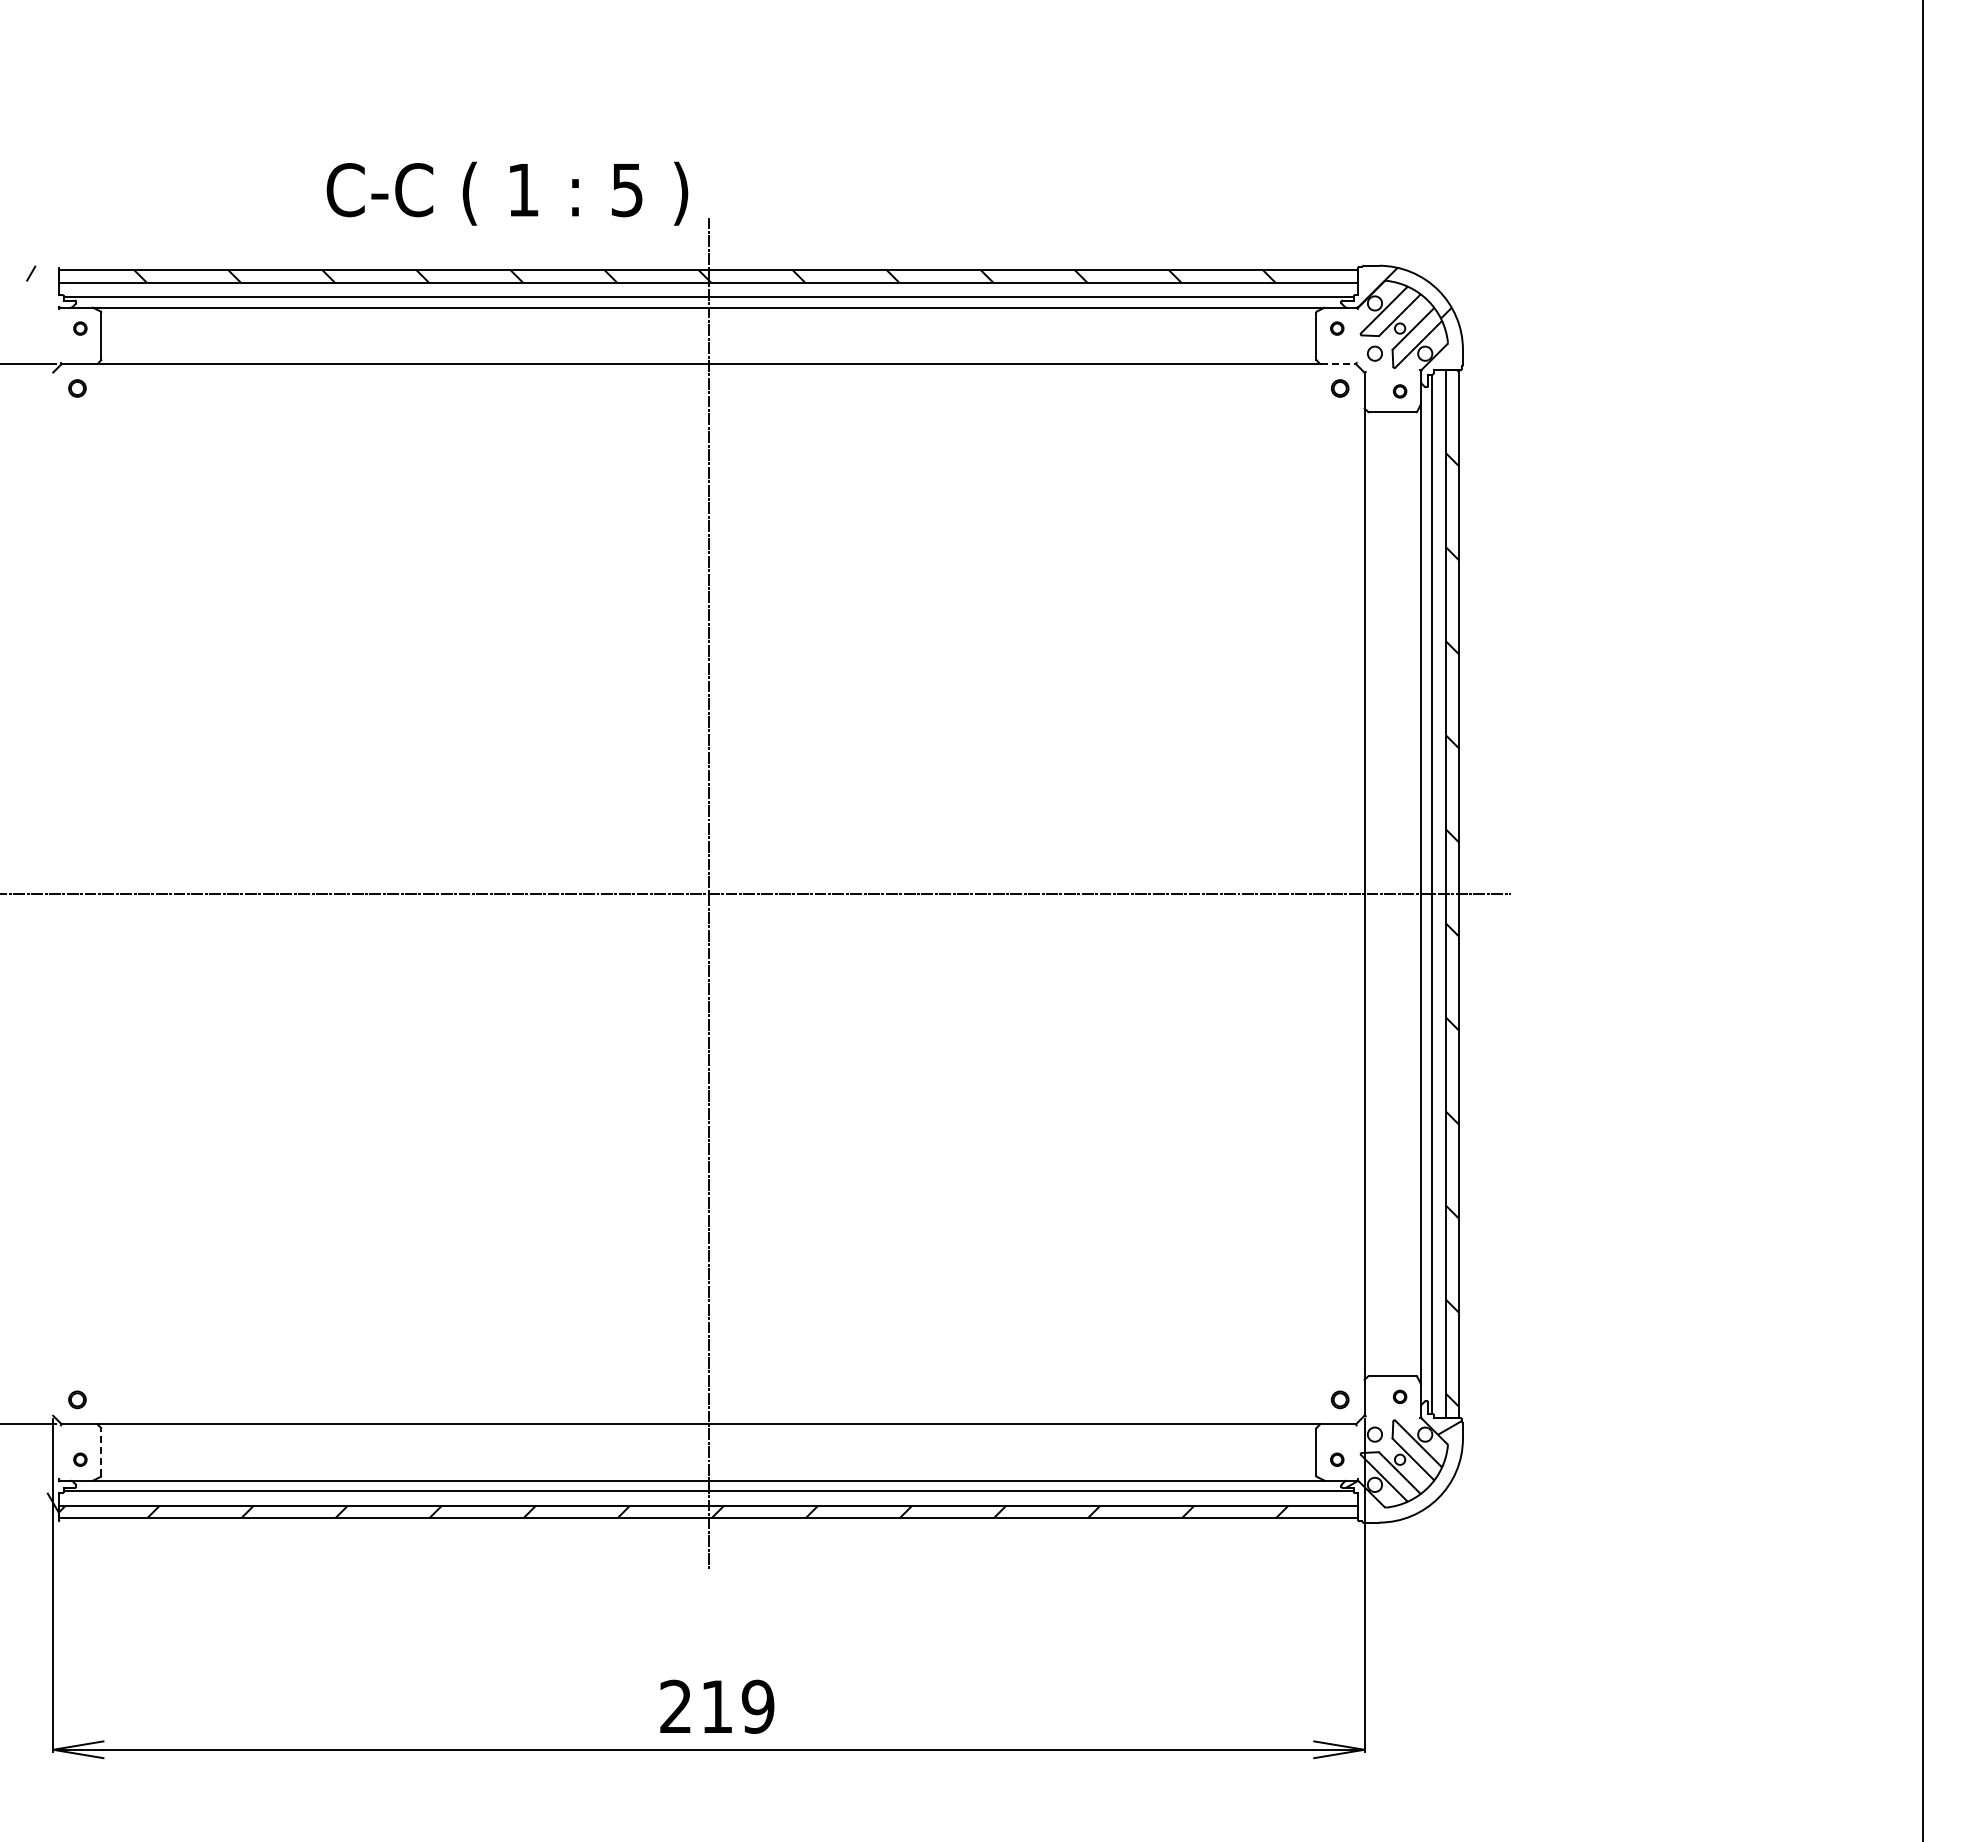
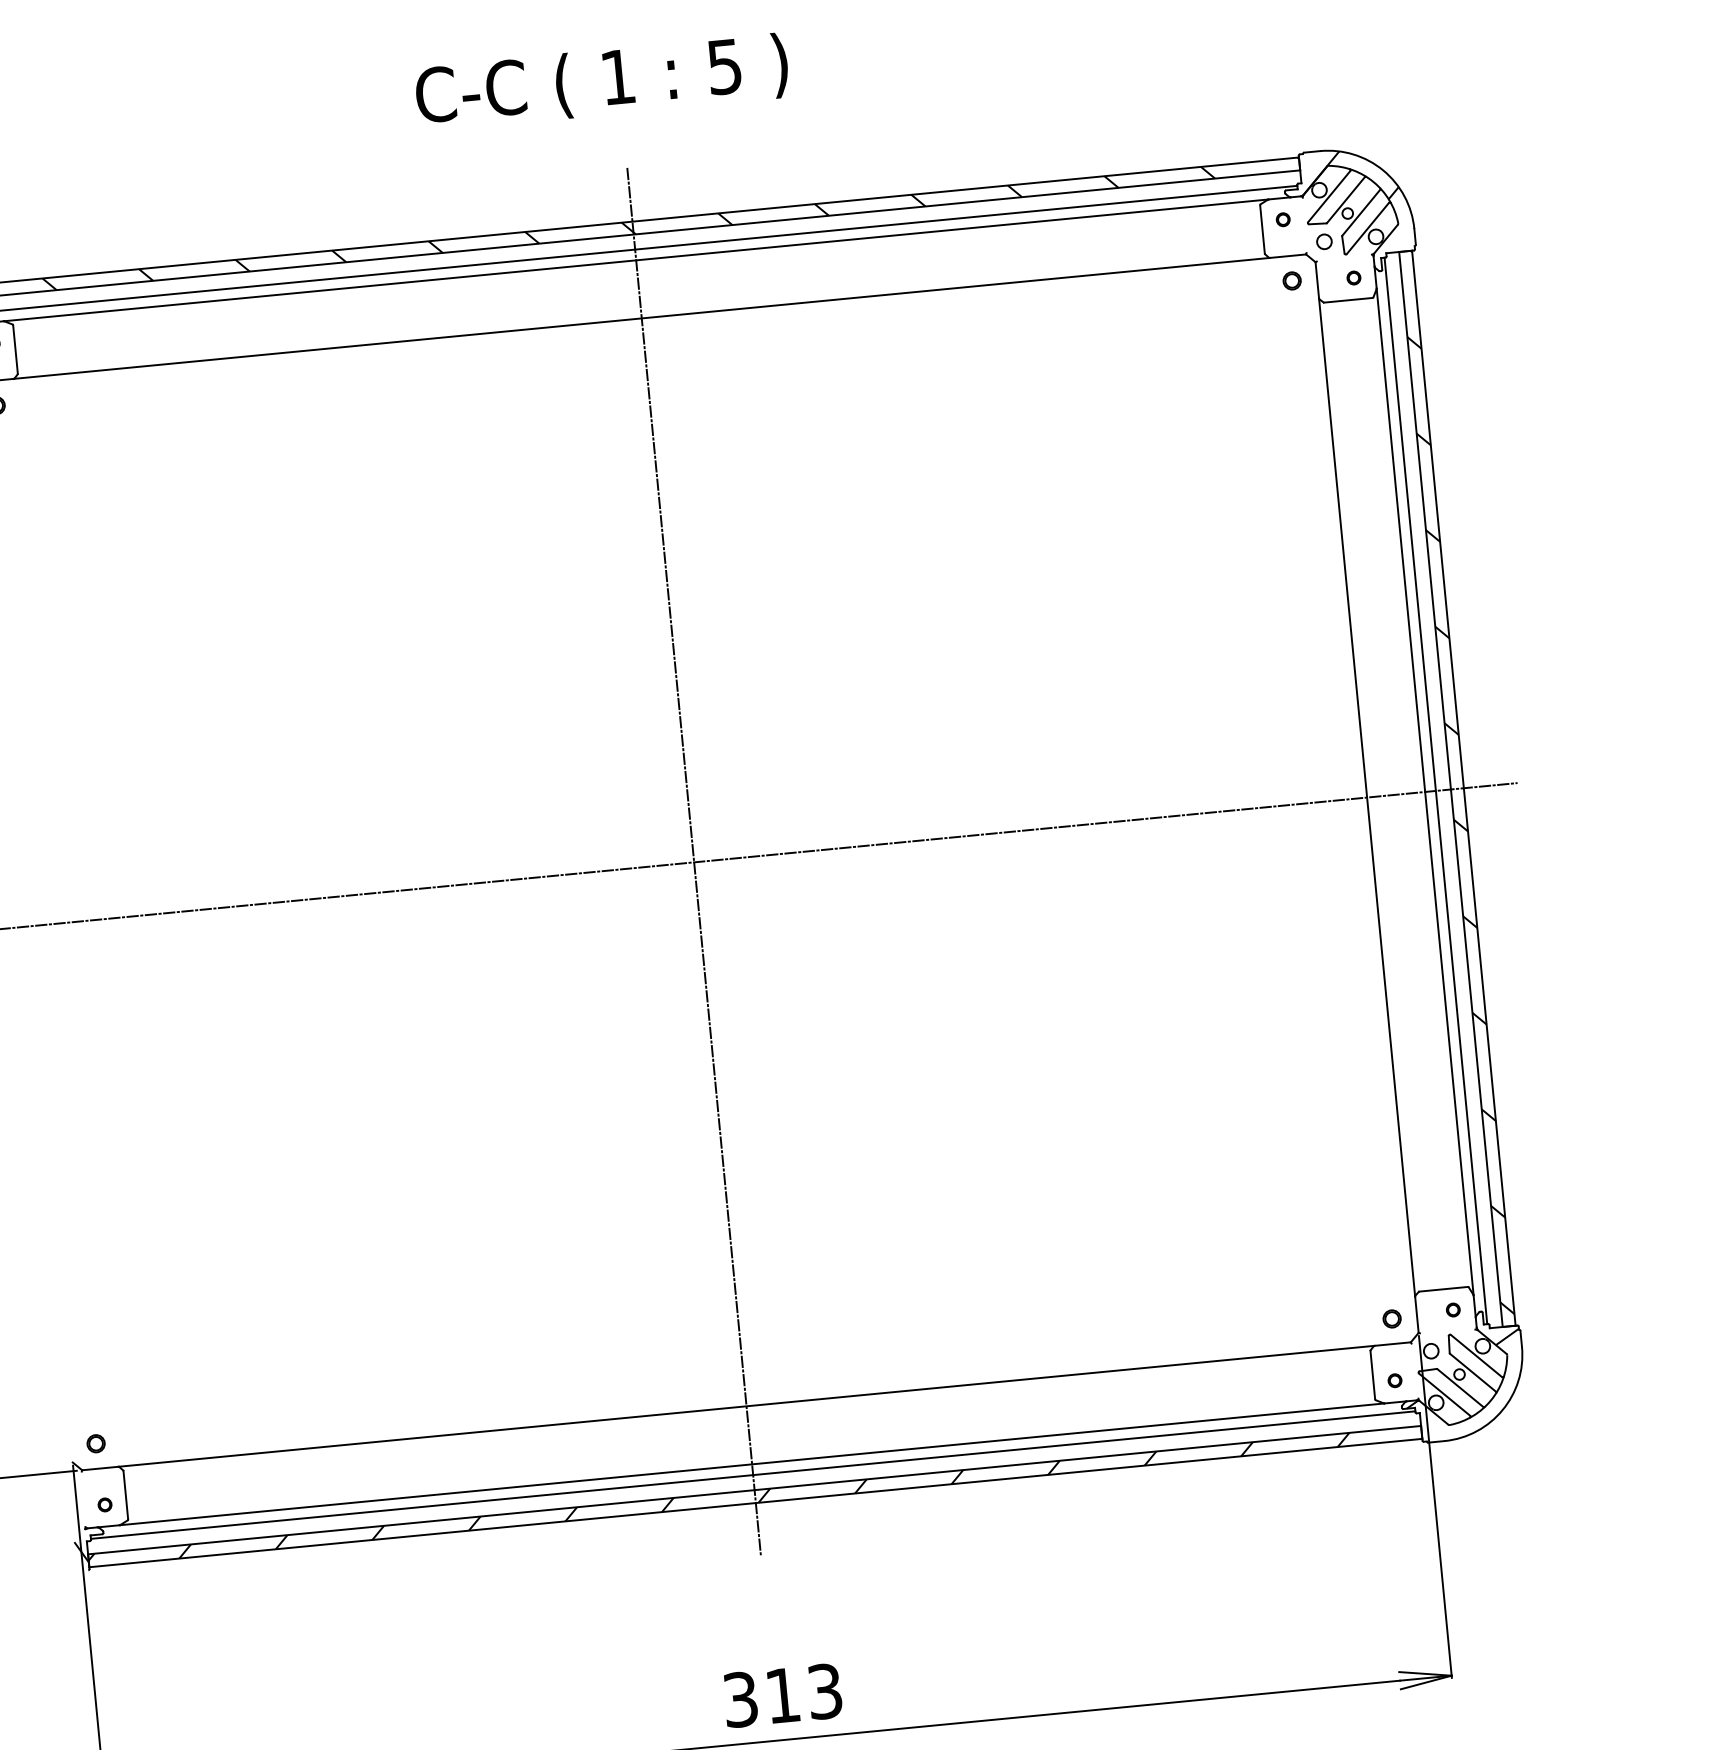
text: (507, 193) -> (602, 82), moved
line: (1338, 364) -> (1288, 256), dashed -> solid
line: (101, 1451) -> (125, 1494), dashed -> solid
text: (717, 1706) -> (783, 1695), 219 -> 313

